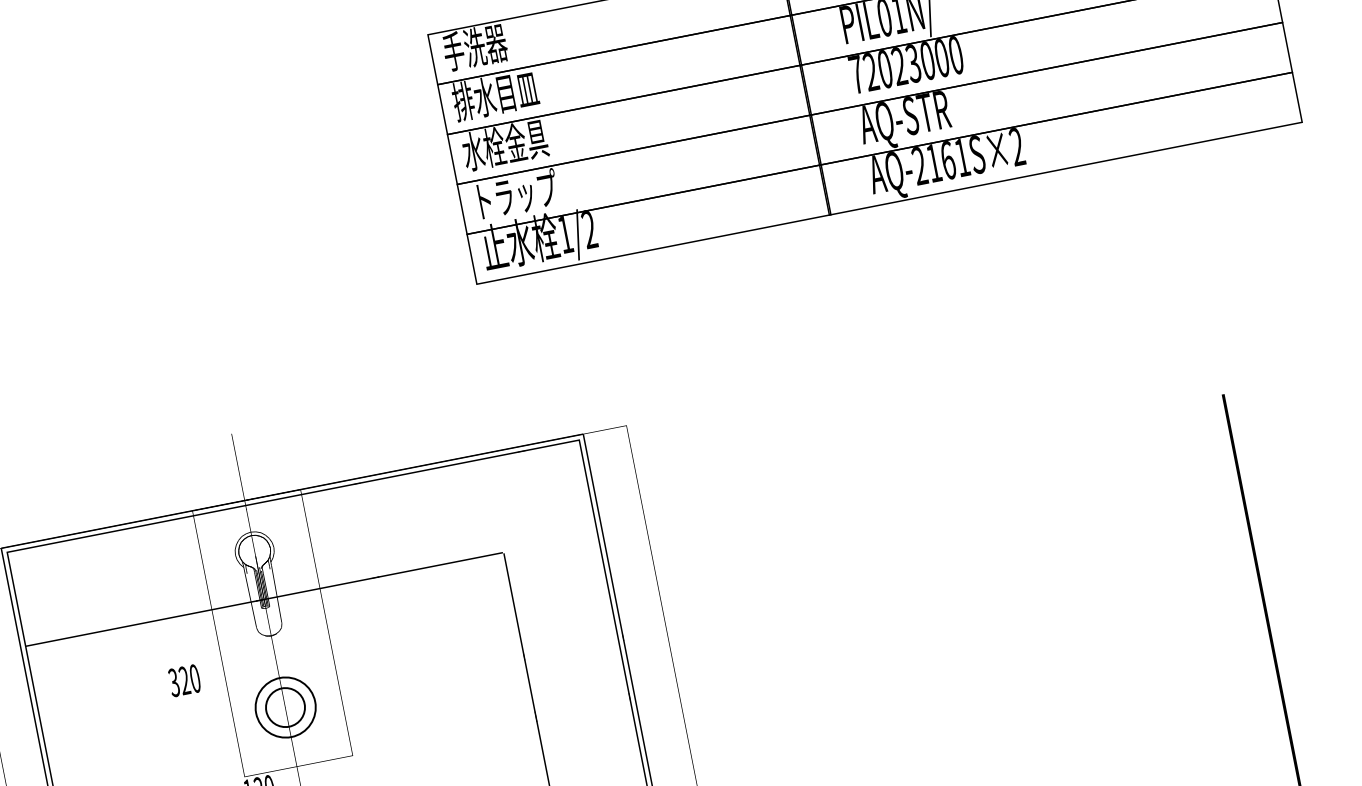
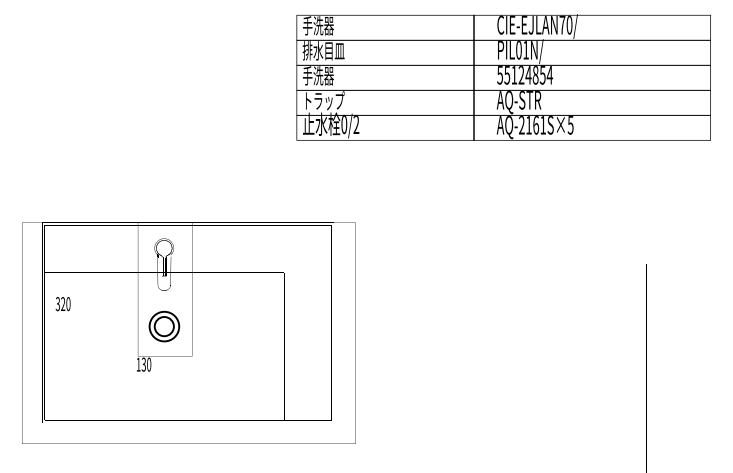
text: (907, 65) -> (525, 75), 72023000 -> 55124854
text: (504, 144) -> (323, 75), 水栓金具 -> 手洗器
text: (1016, 147) -> (570, 125), AQ-2161S×2 -> AQ-2161S×5
text: (566, 235) -> (344, 125), 1/2 -> 0/2
text: (183, 681) -> (62, 304), moved

